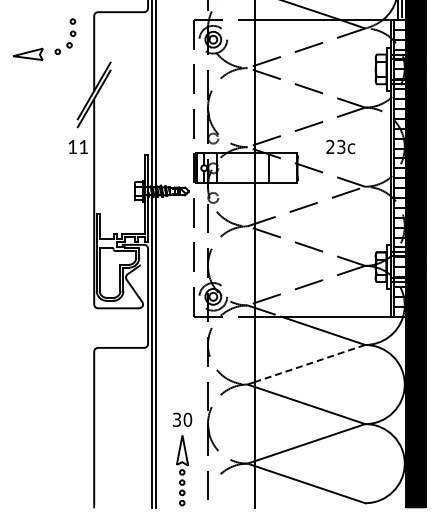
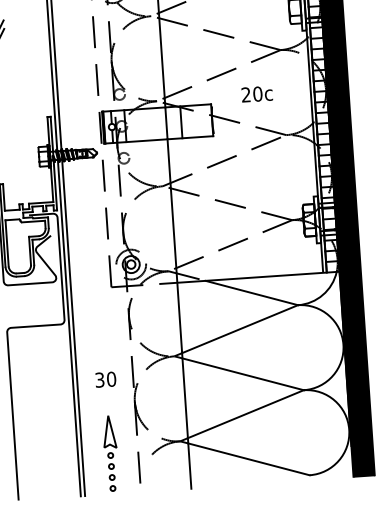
text: (341, 147) -> (258, 94), 23c -> 20c
line: (309, 363) -> (239, 329), dashed -> solid
text: (182, 419) -> (105, 379), moved

